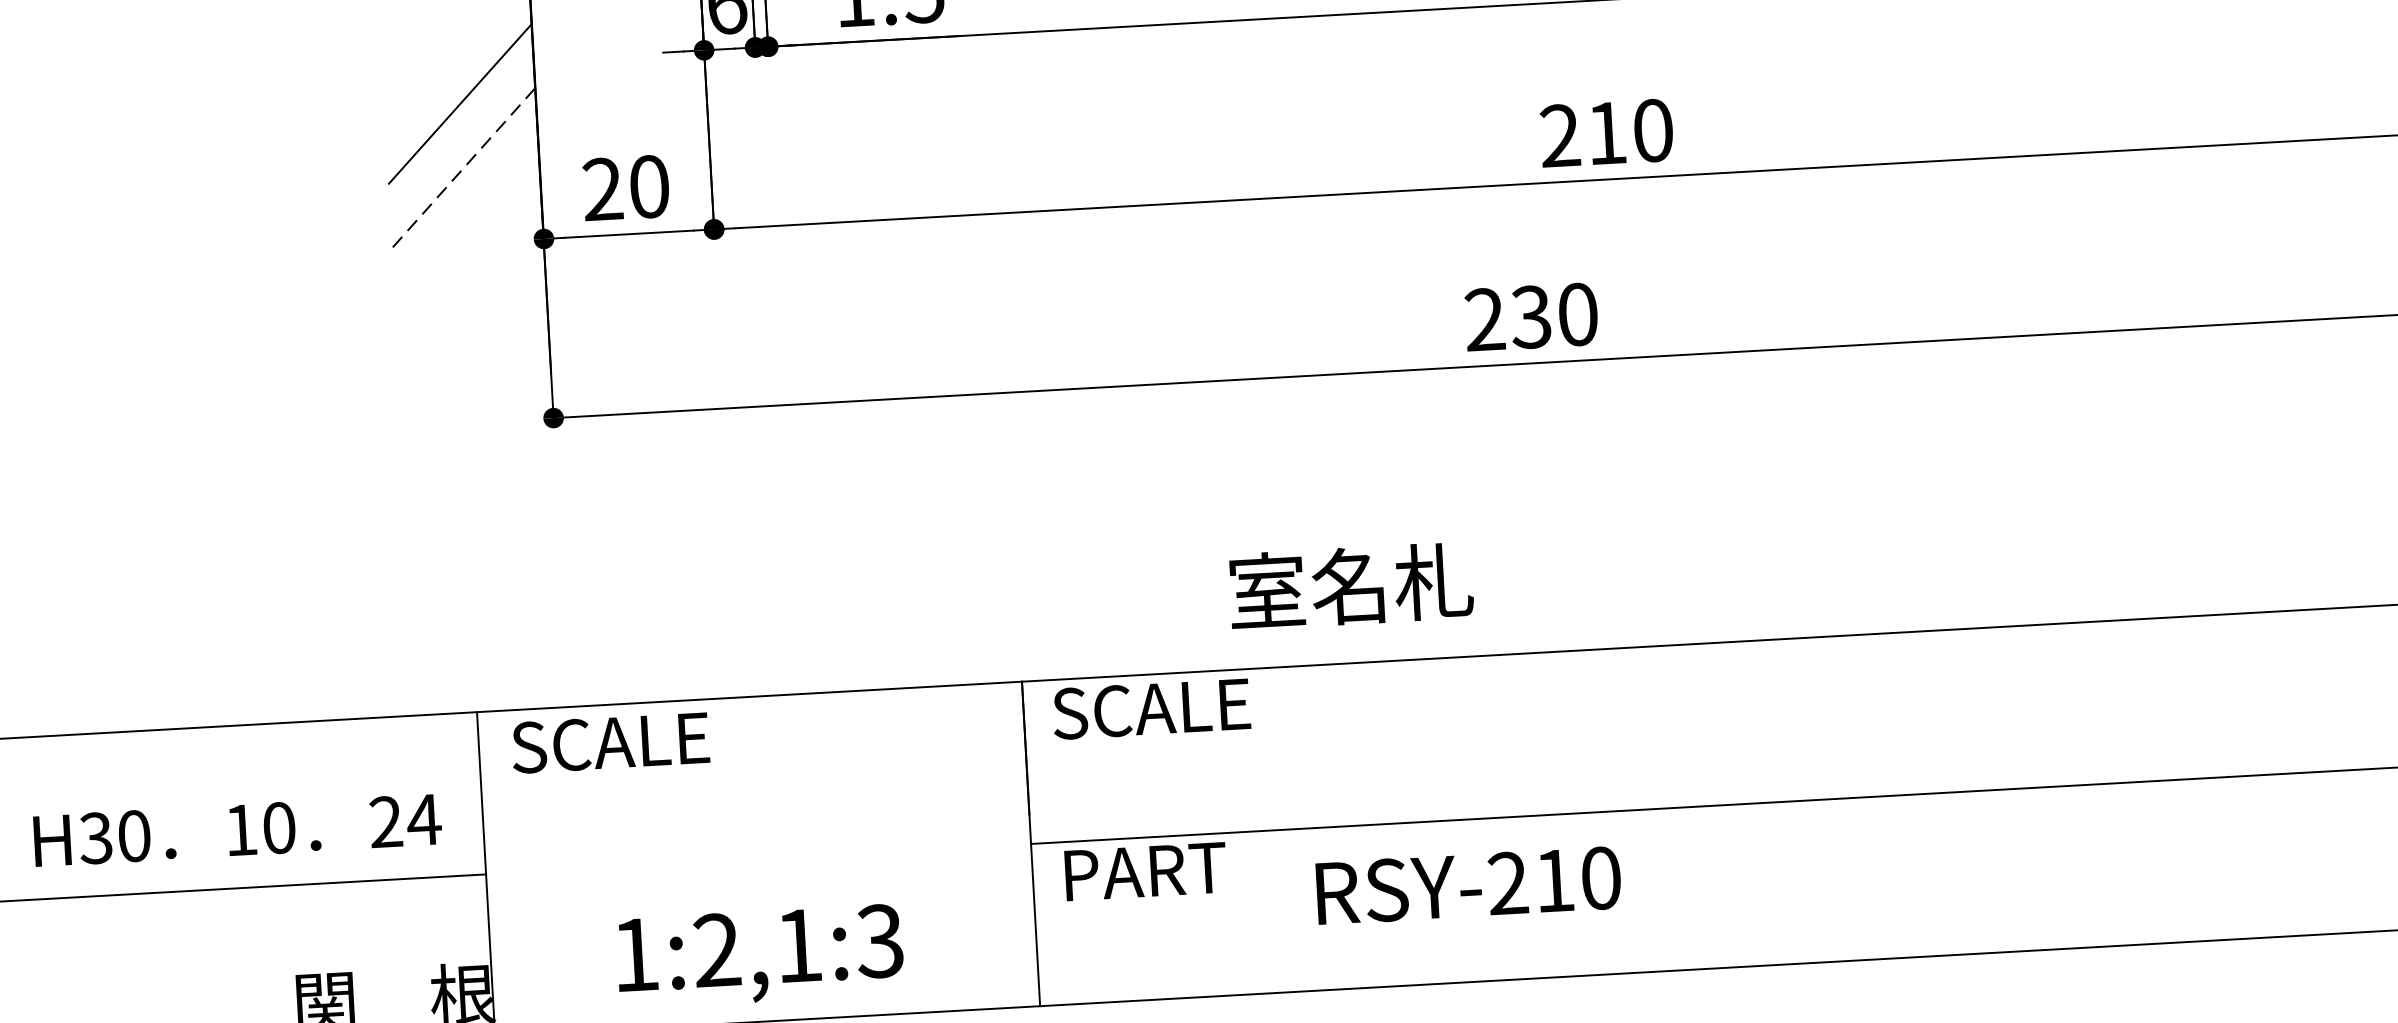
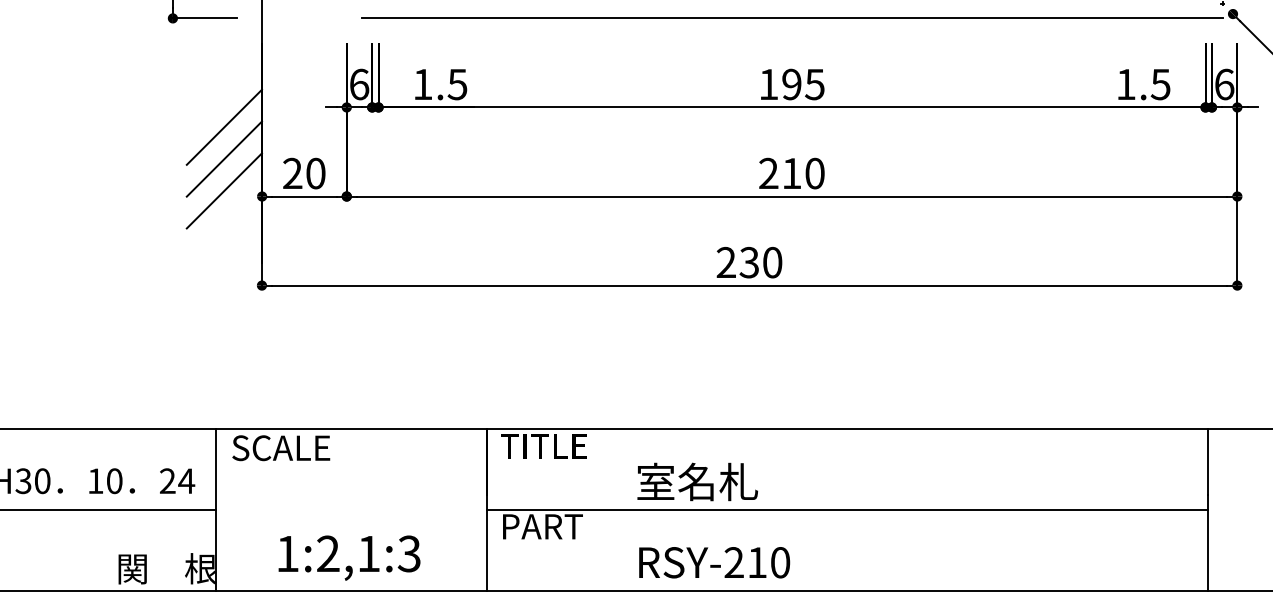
line: (464, 168) -> (224, 159), dashed -> solid
line: (465, 231) -> (223, 190), added
text: (1350, 585) -> (697, 481), moved
text: (1151, 709) -> (550, 446), SCALE -> TITLE
text: (1468, 885) -> (714, 562), moved

